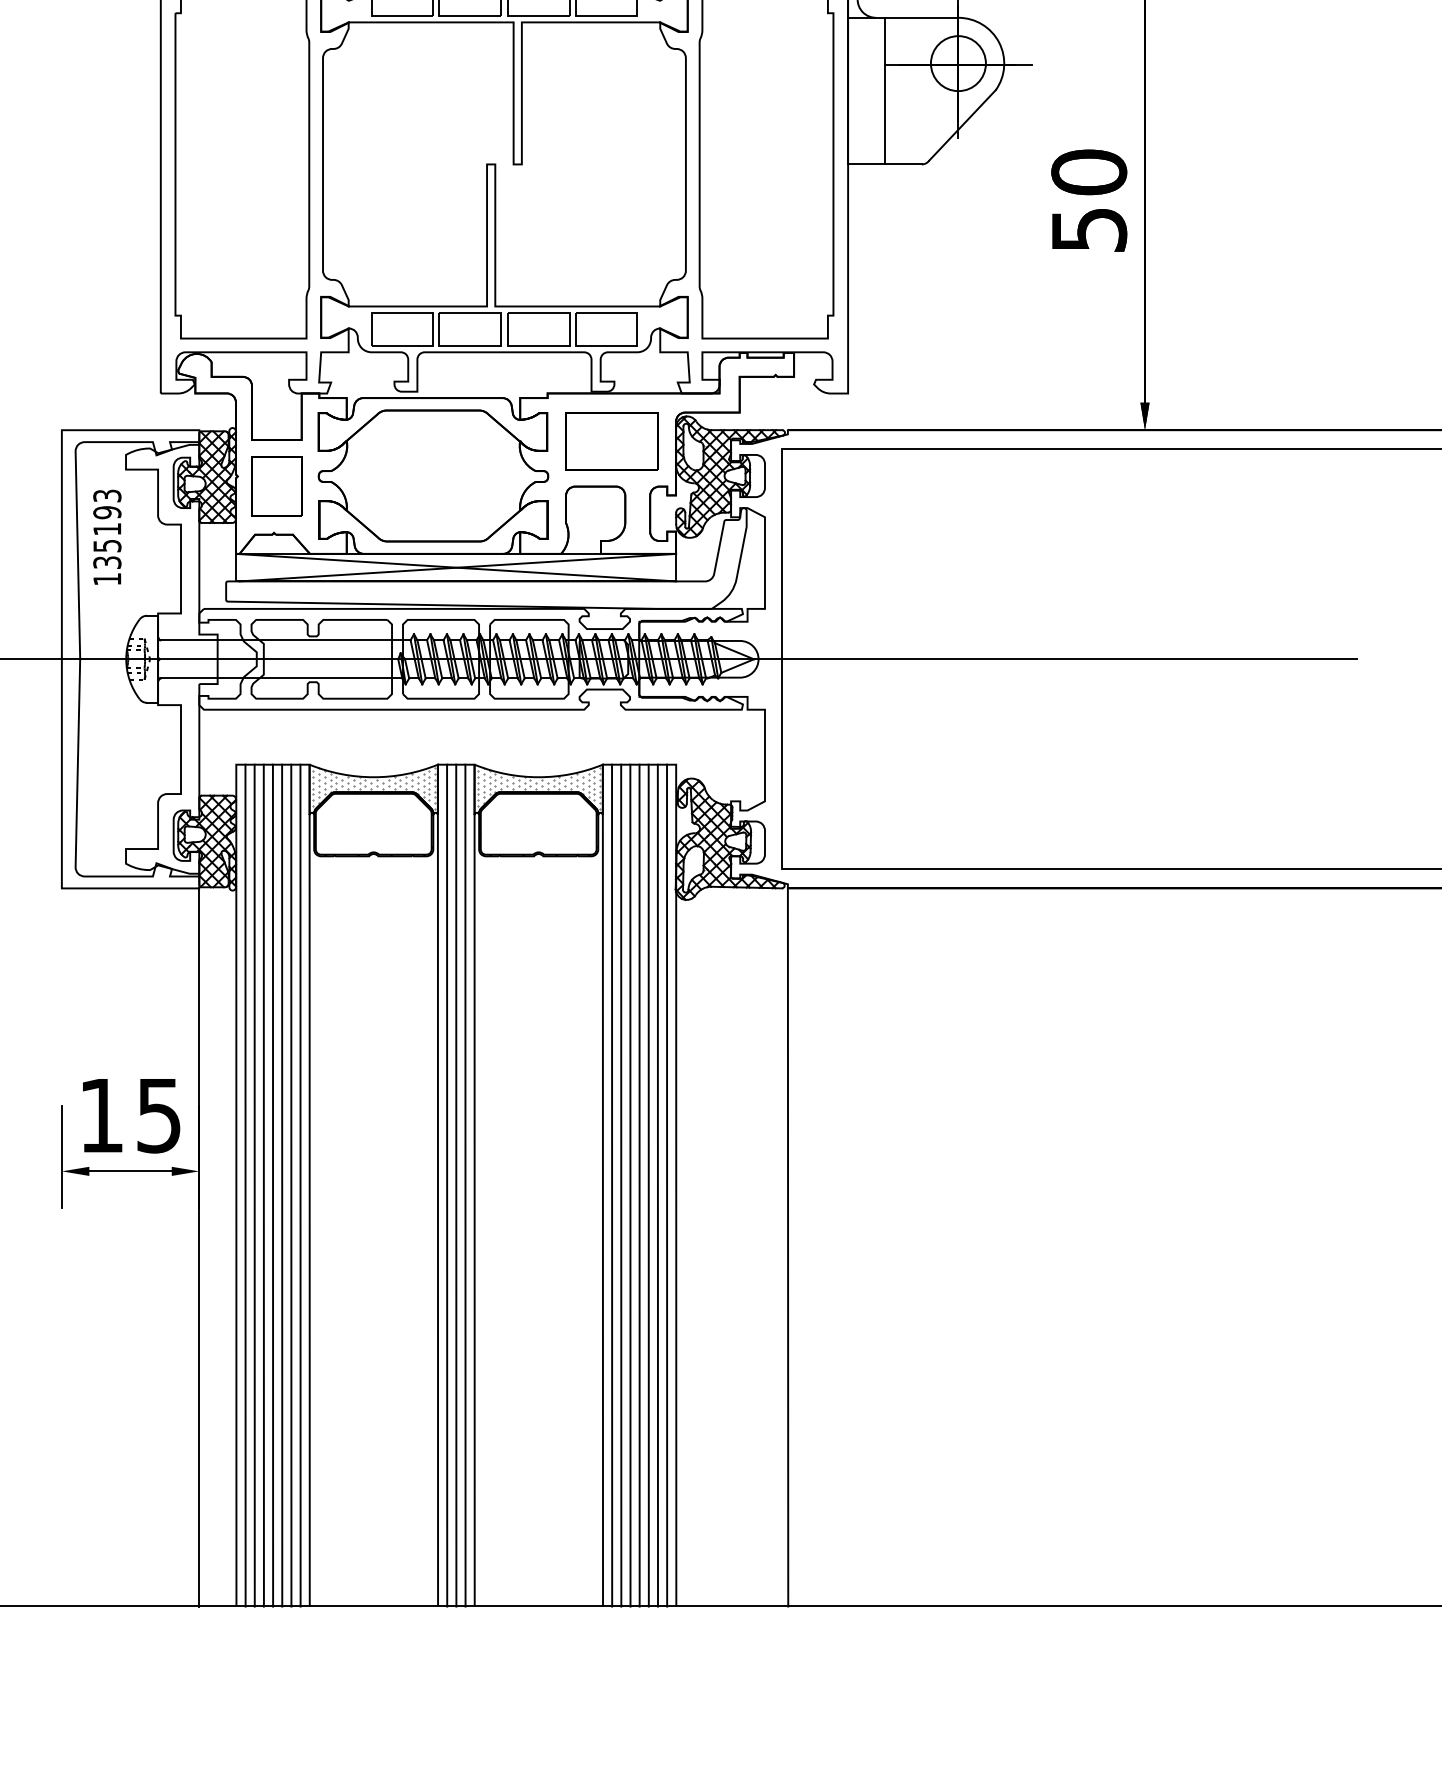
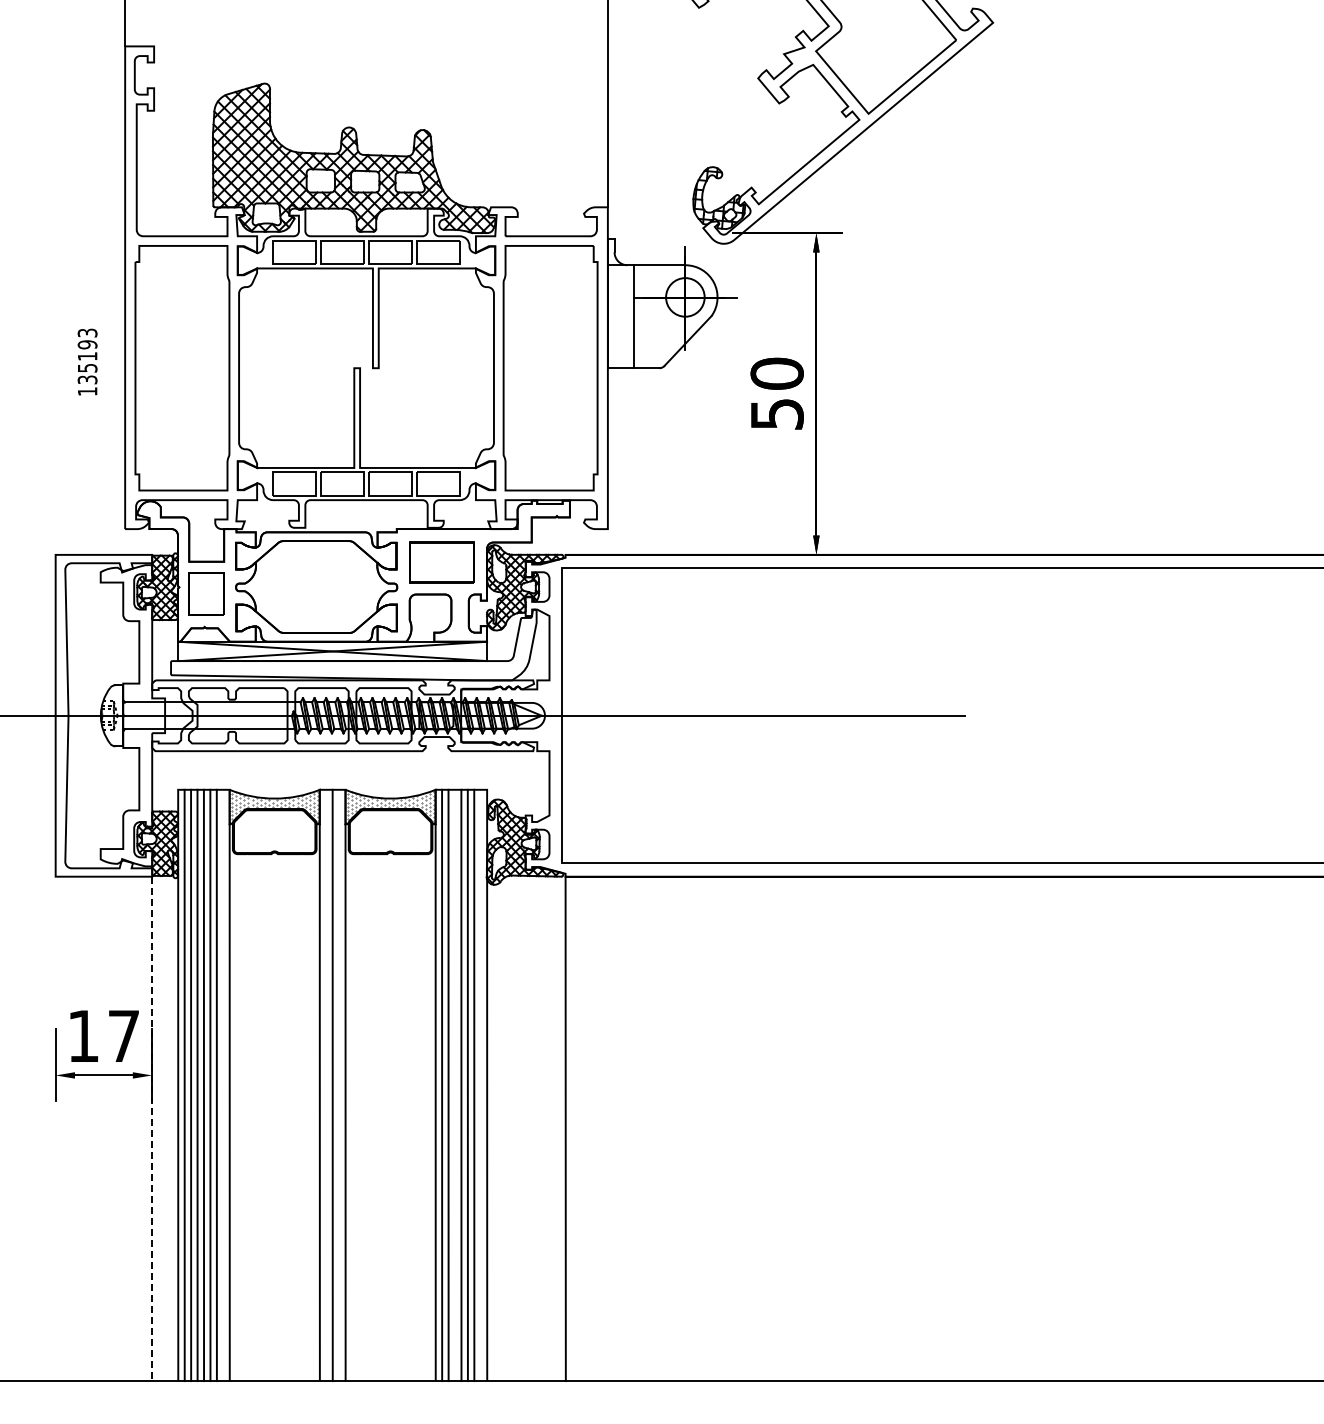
text: (107, 536) -> (87, 361), moved
text: (158, 1115) -> (123, 1036), 15 -> 17
line: (300, 1185) -> (223, 1085), removed
line: (447, 1185) -> (326, 1085), removed
line: (465, 1185) -> (339, 1085), removed
line: (629, 1185) -> (454, 1085), removed
line: (666, 1185) -> (480, 1085), removed
line: (199, 1248) -> (152, 1129), solid -> dashed

